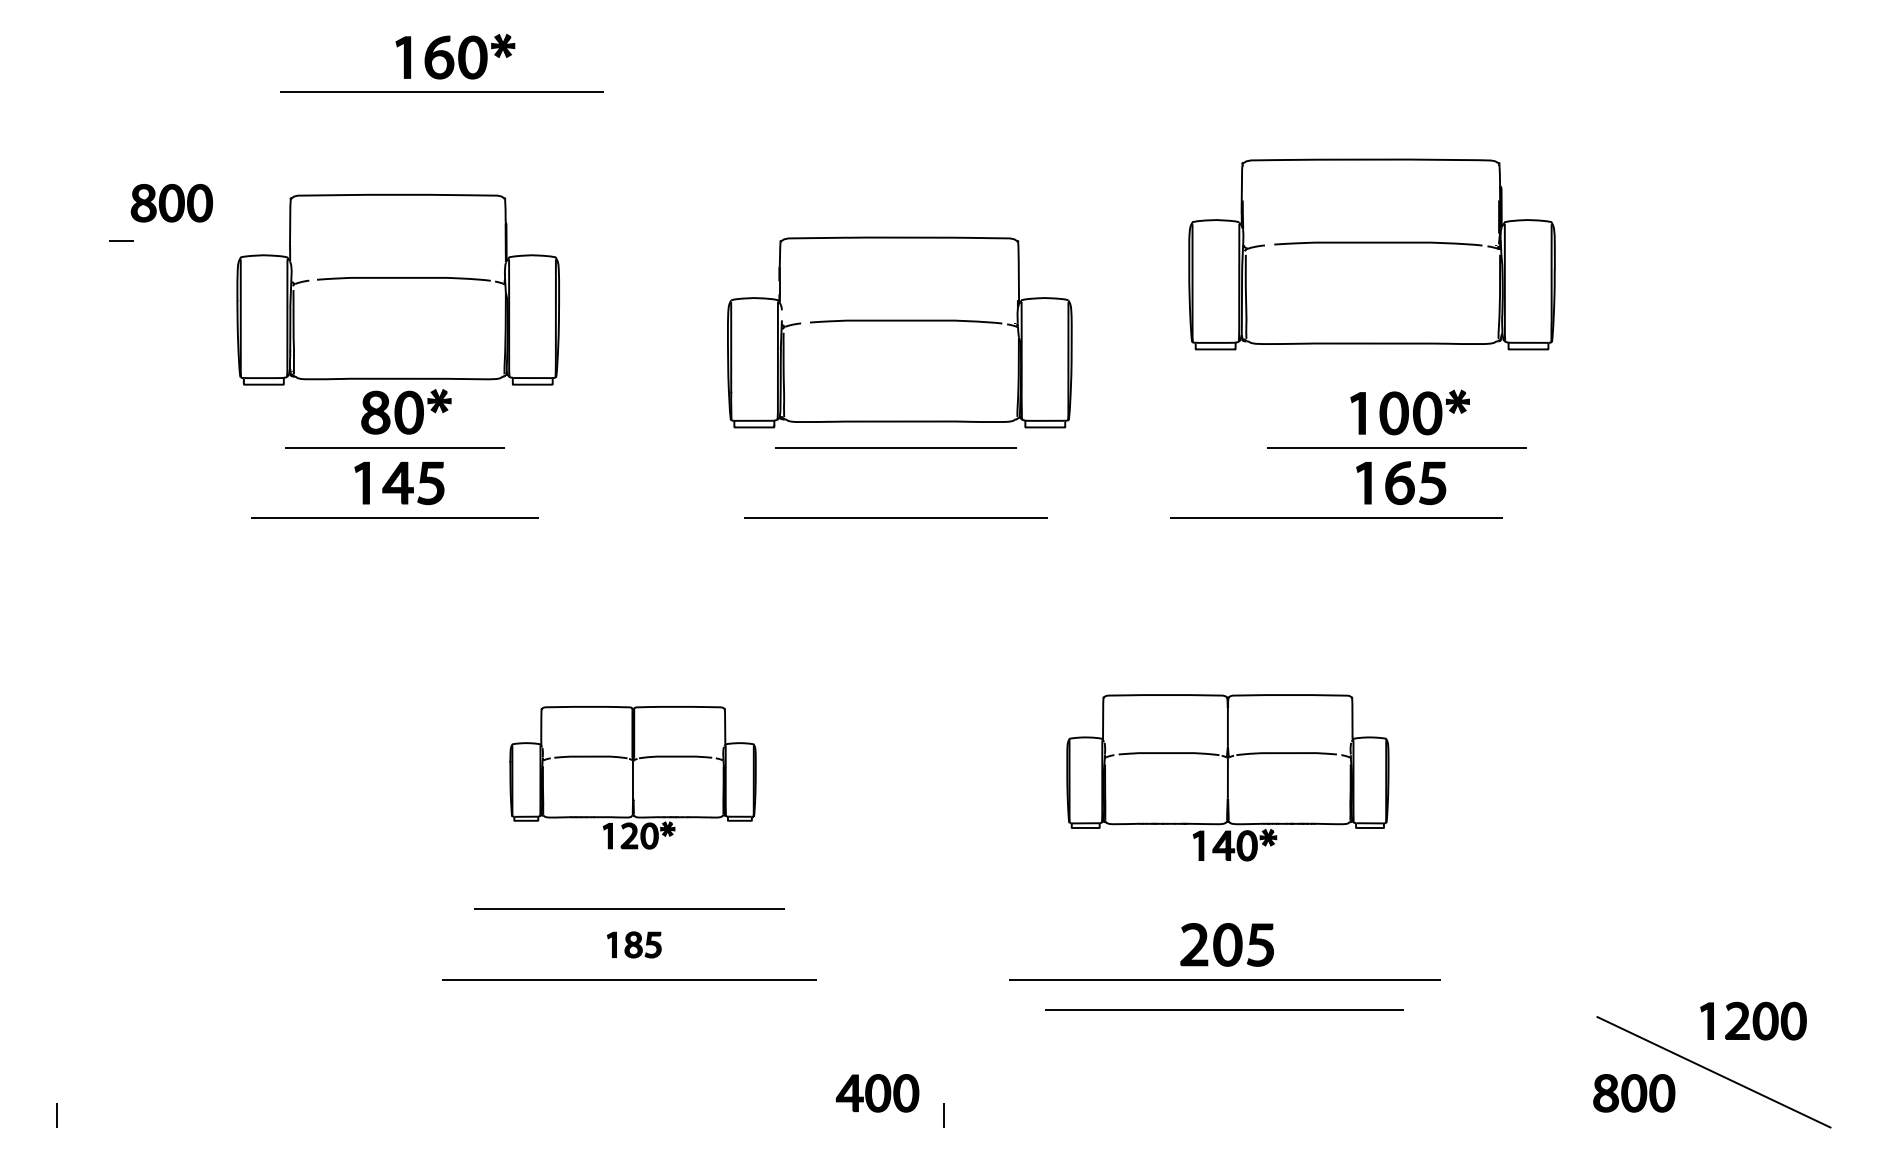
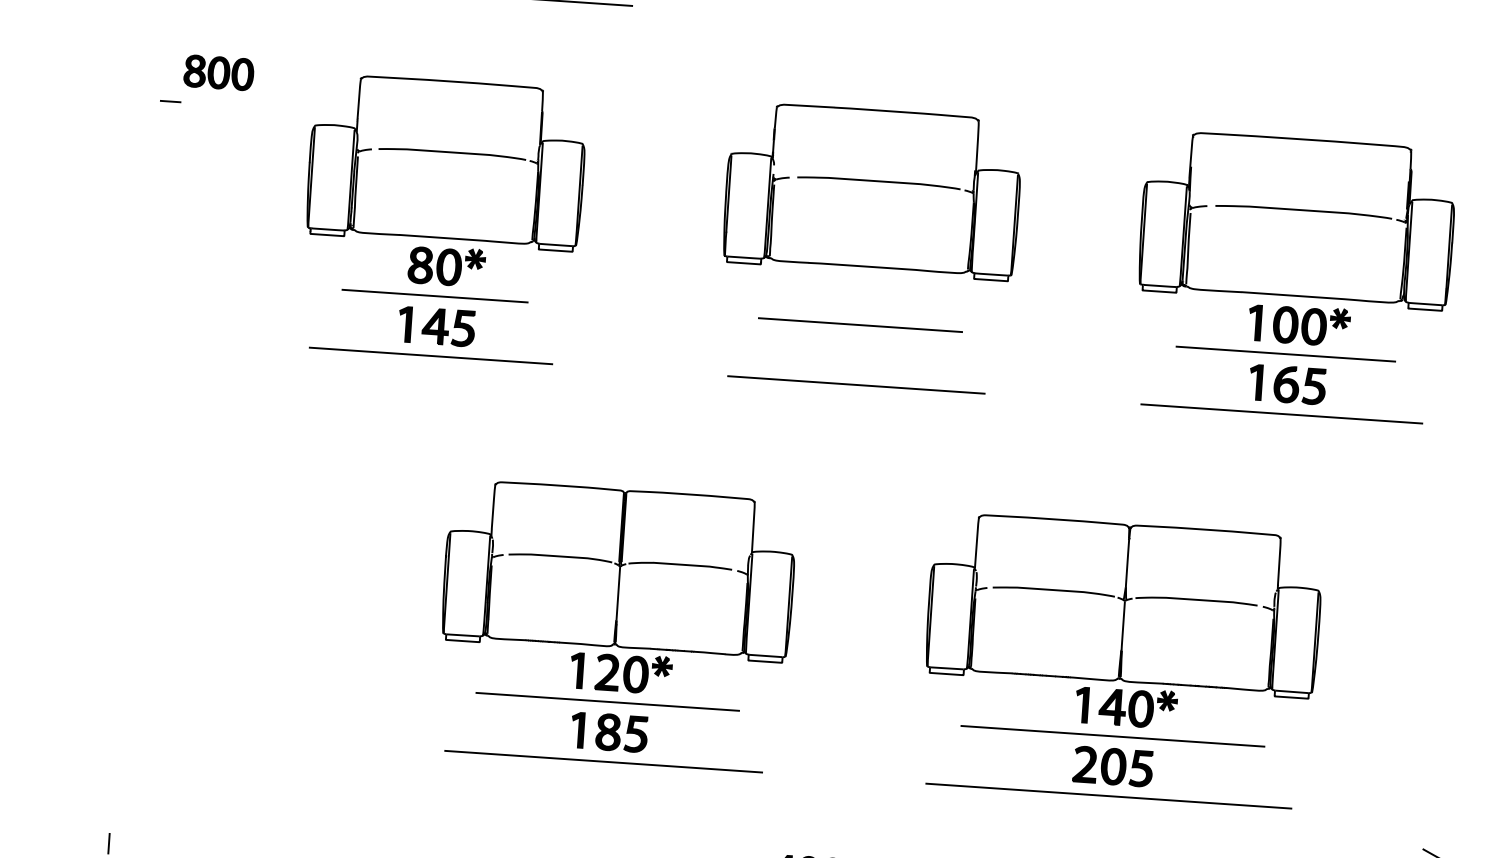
part: (171, 203) -> (218, 73), moved
line: (121, 240) -> (170, 101), moved
part: (1371, 254) -> (1297, 219), moved
part: (899, 332) -> (872, 191), moved
line: (1336, 517) -> (1281, 413), moved
part: (632, 777) -> (617, 590), size x1.67
part: (1227, 777) -> (1123, 624), size x1.43
part: (634, 944) -> (609, 732), size x1.67
line: (1224, 1009) -> (1112, 735), moved

